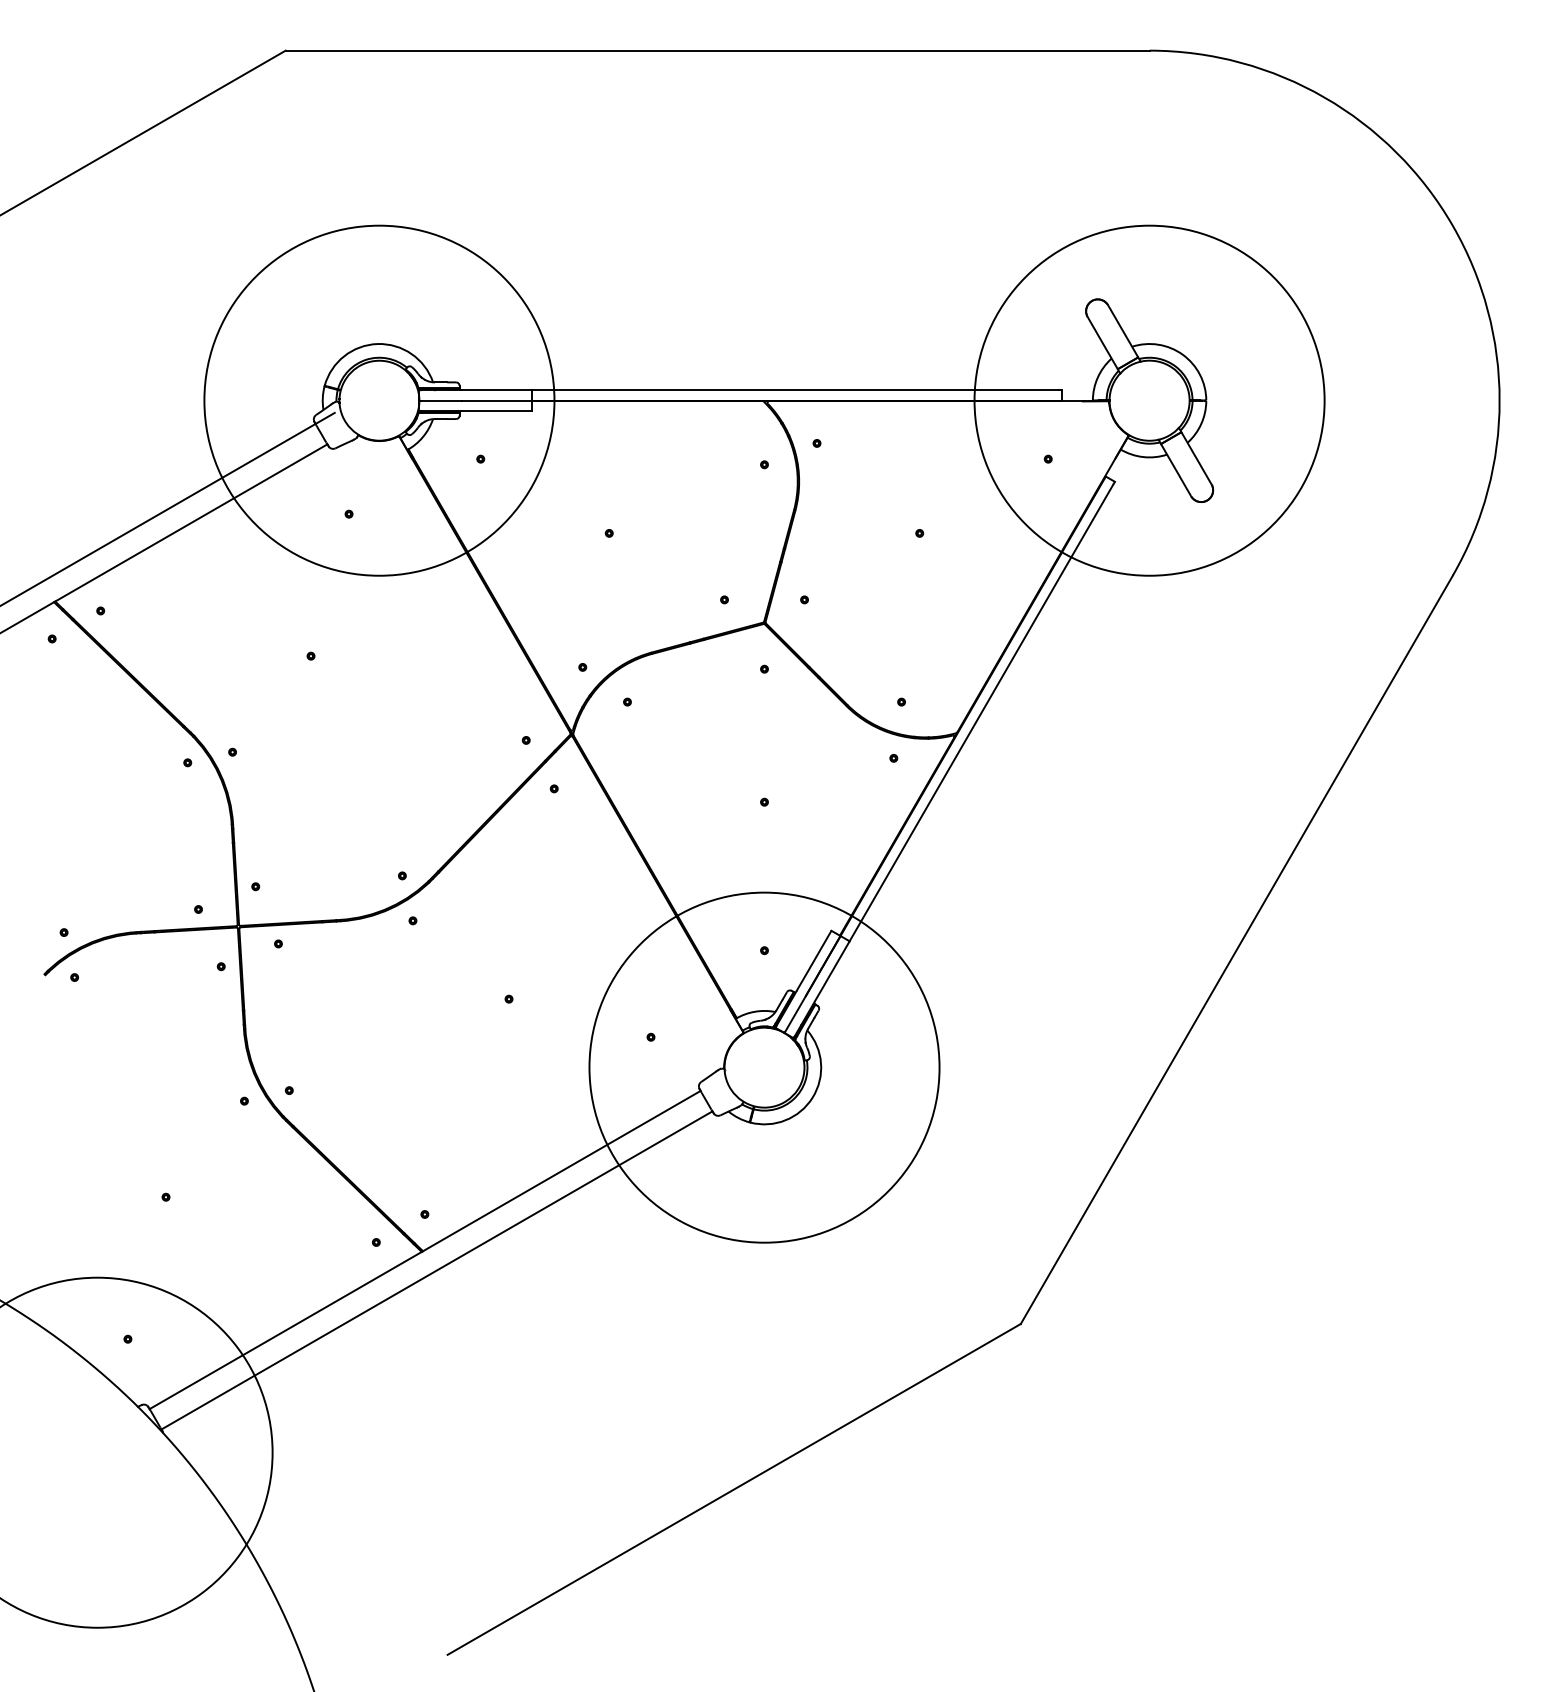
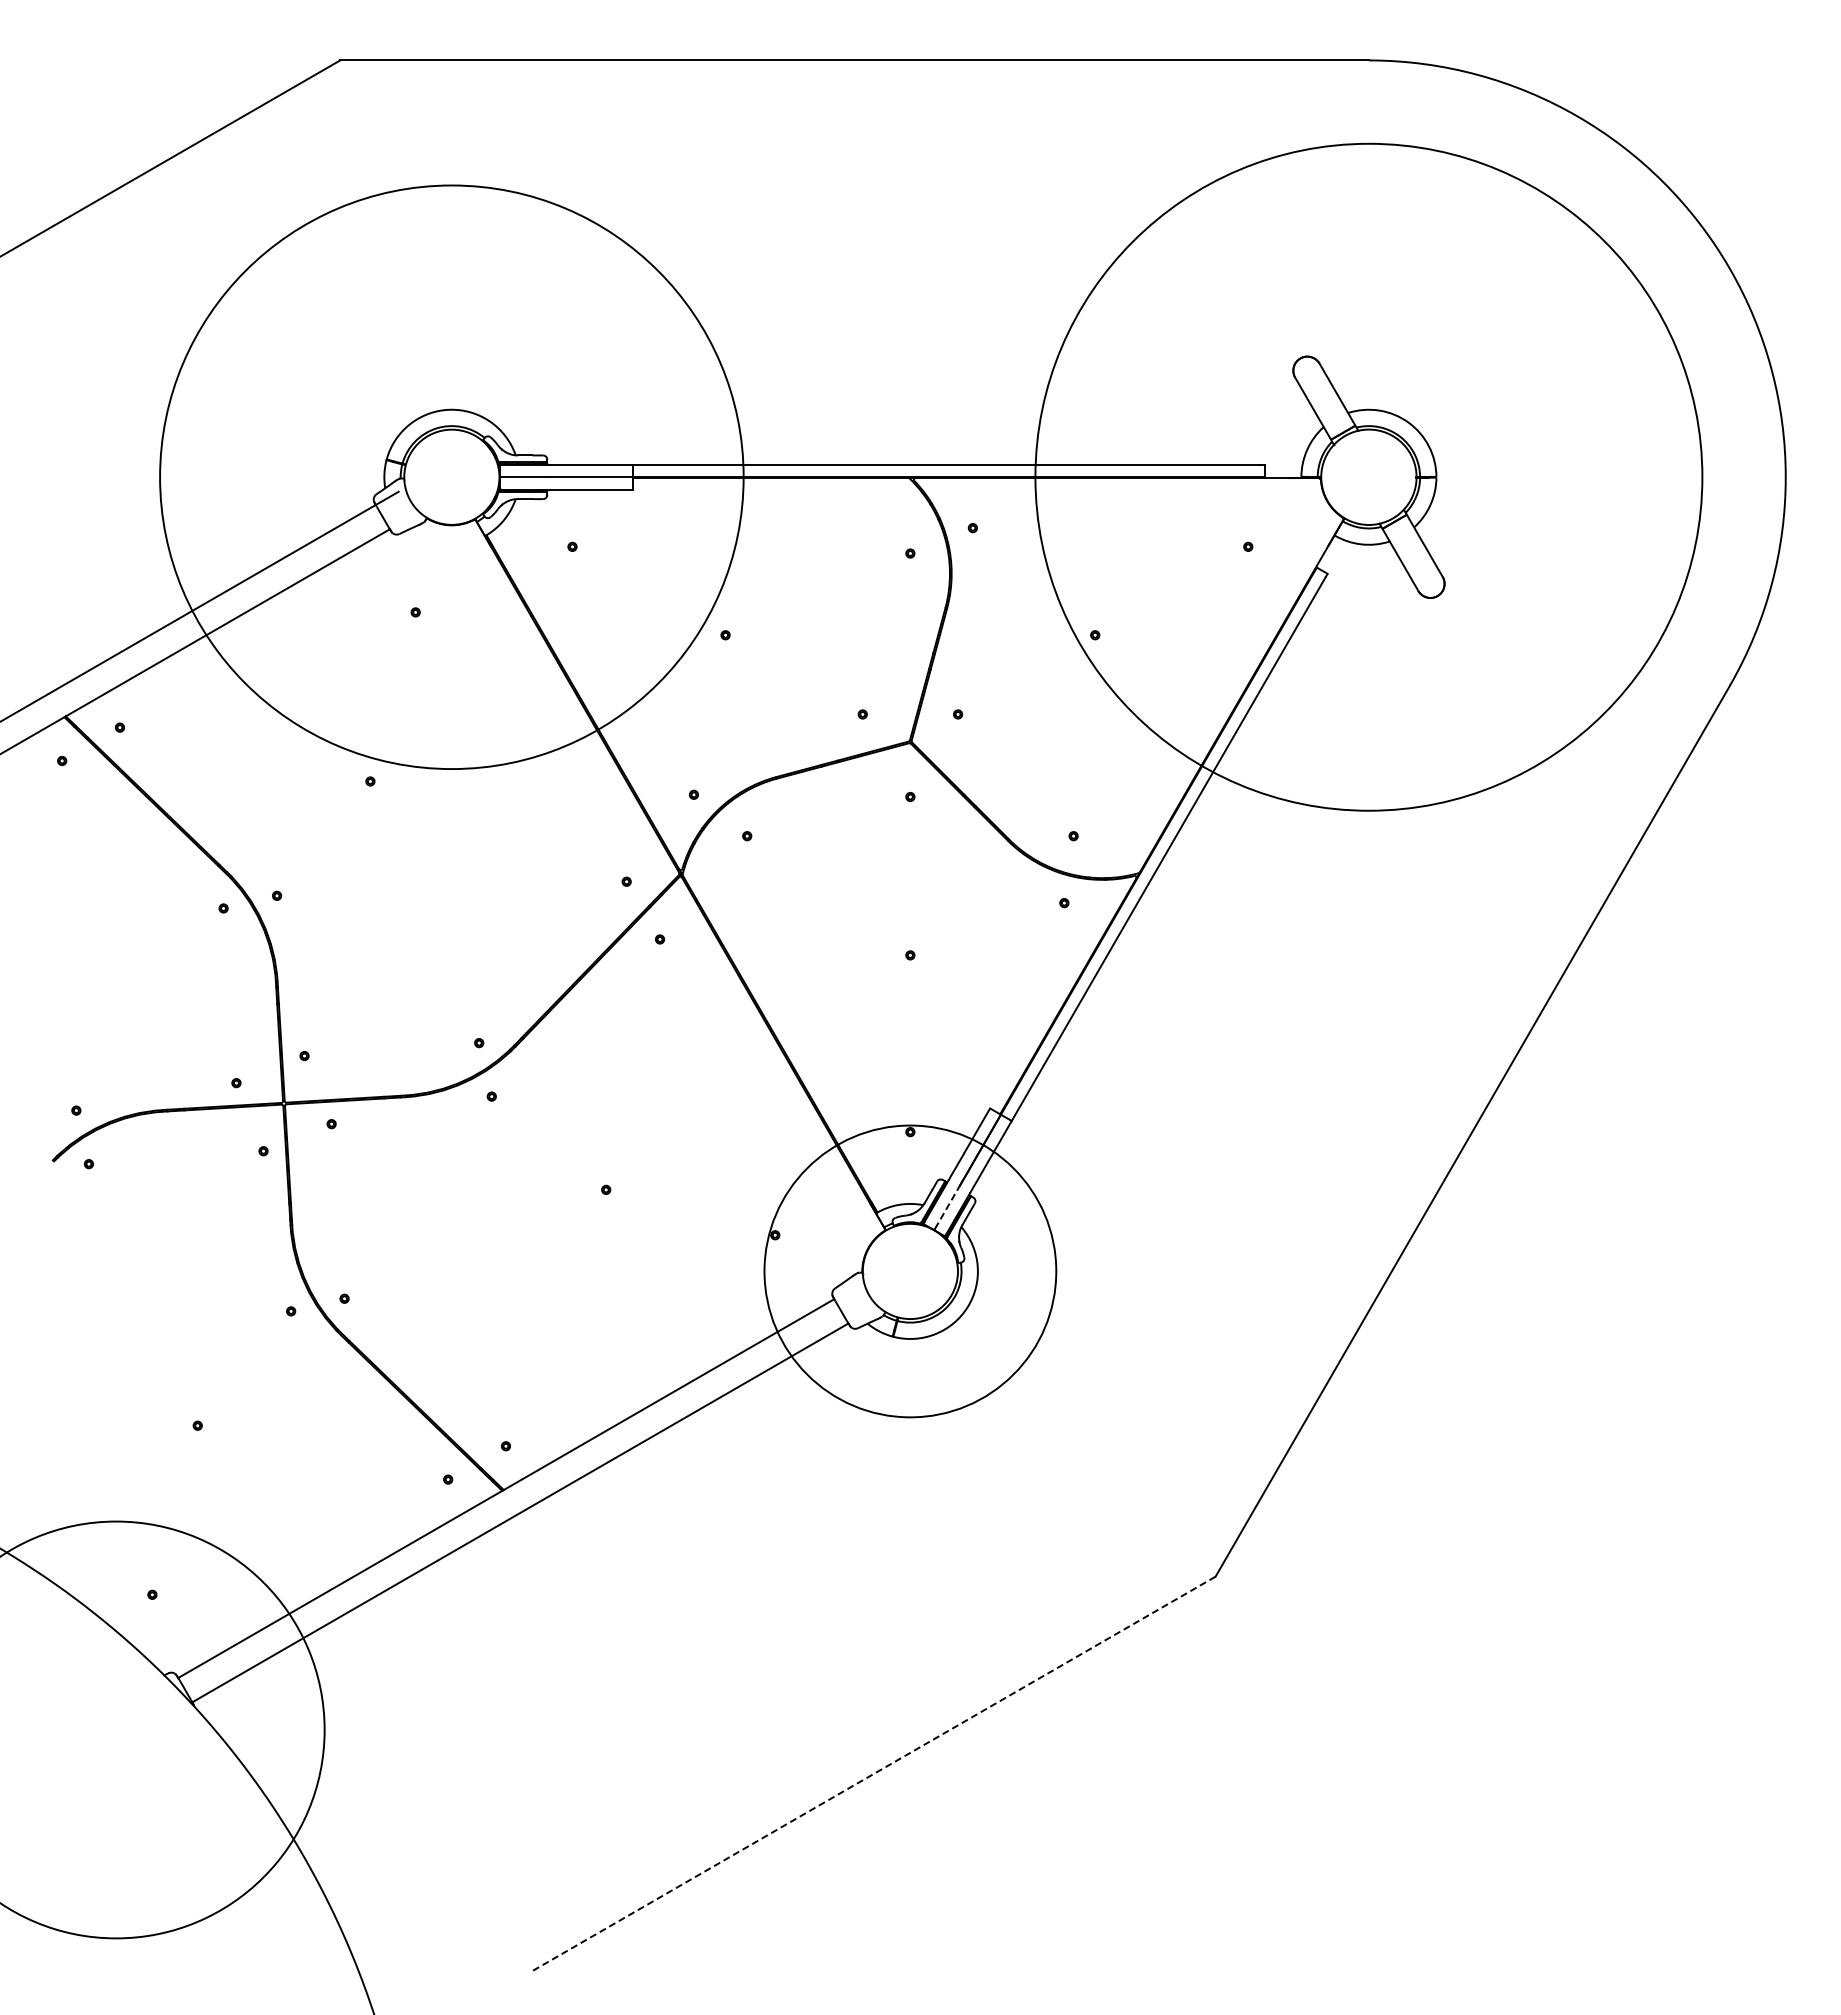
circle: (379, 400) -> (451, 476), size x1.4
circle: (1149, 400) -> (1368, 476), size x1.6
line: (795, 1013) -> (947, 1207), solid -> dashed
circle: (763, 1067) -> (909, 1271), size x0.7
line: (734, 1489) -> (874, 1773), solid -> dashed

